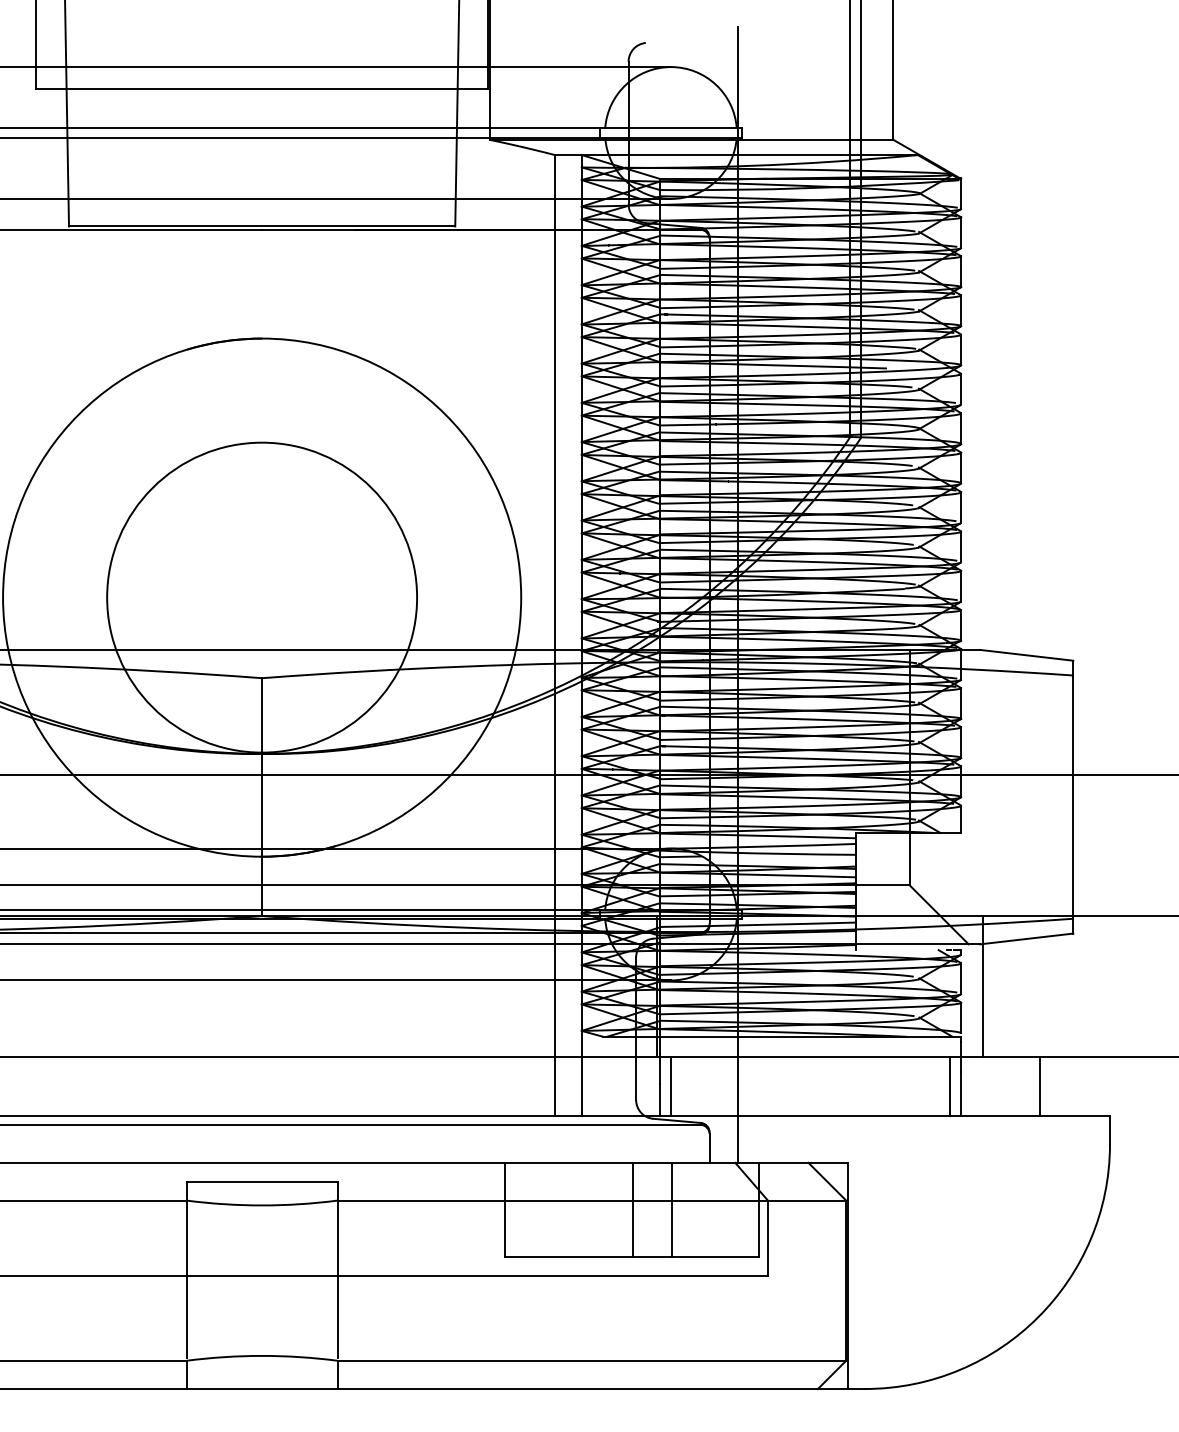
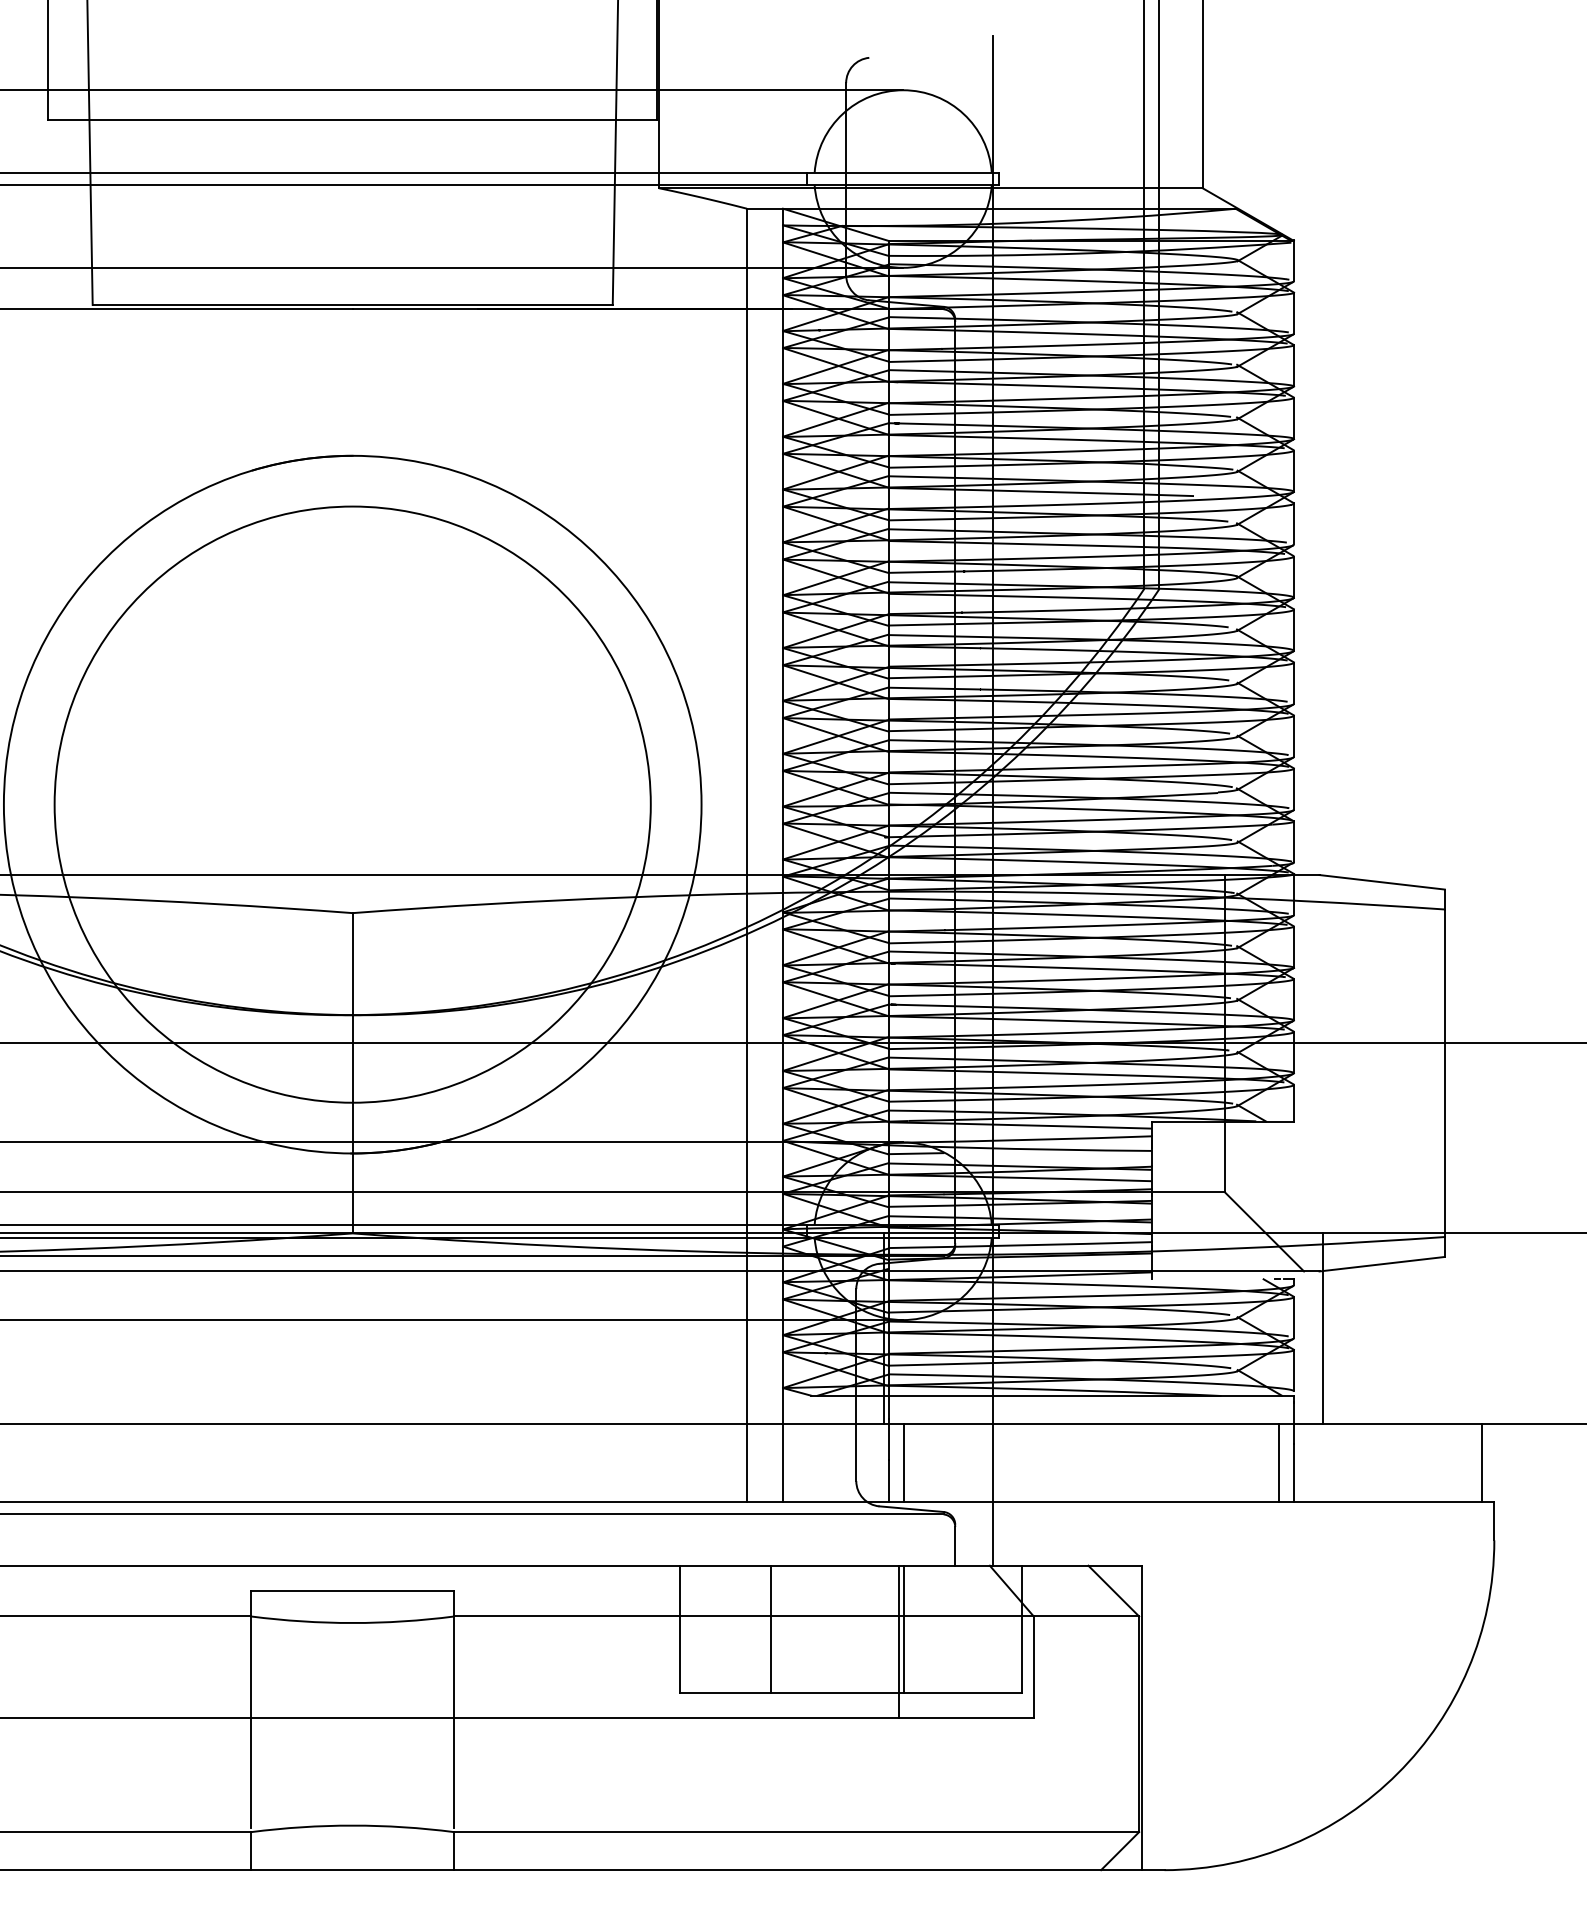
circle: (261, 597) -> (352, 804), size x1.43
line: (1039, 1086) -> (1481, 1462), moved
line: (632, 1209) -> (770, 1628), moved
line: (667, 1219) -> (898, 1641), added

